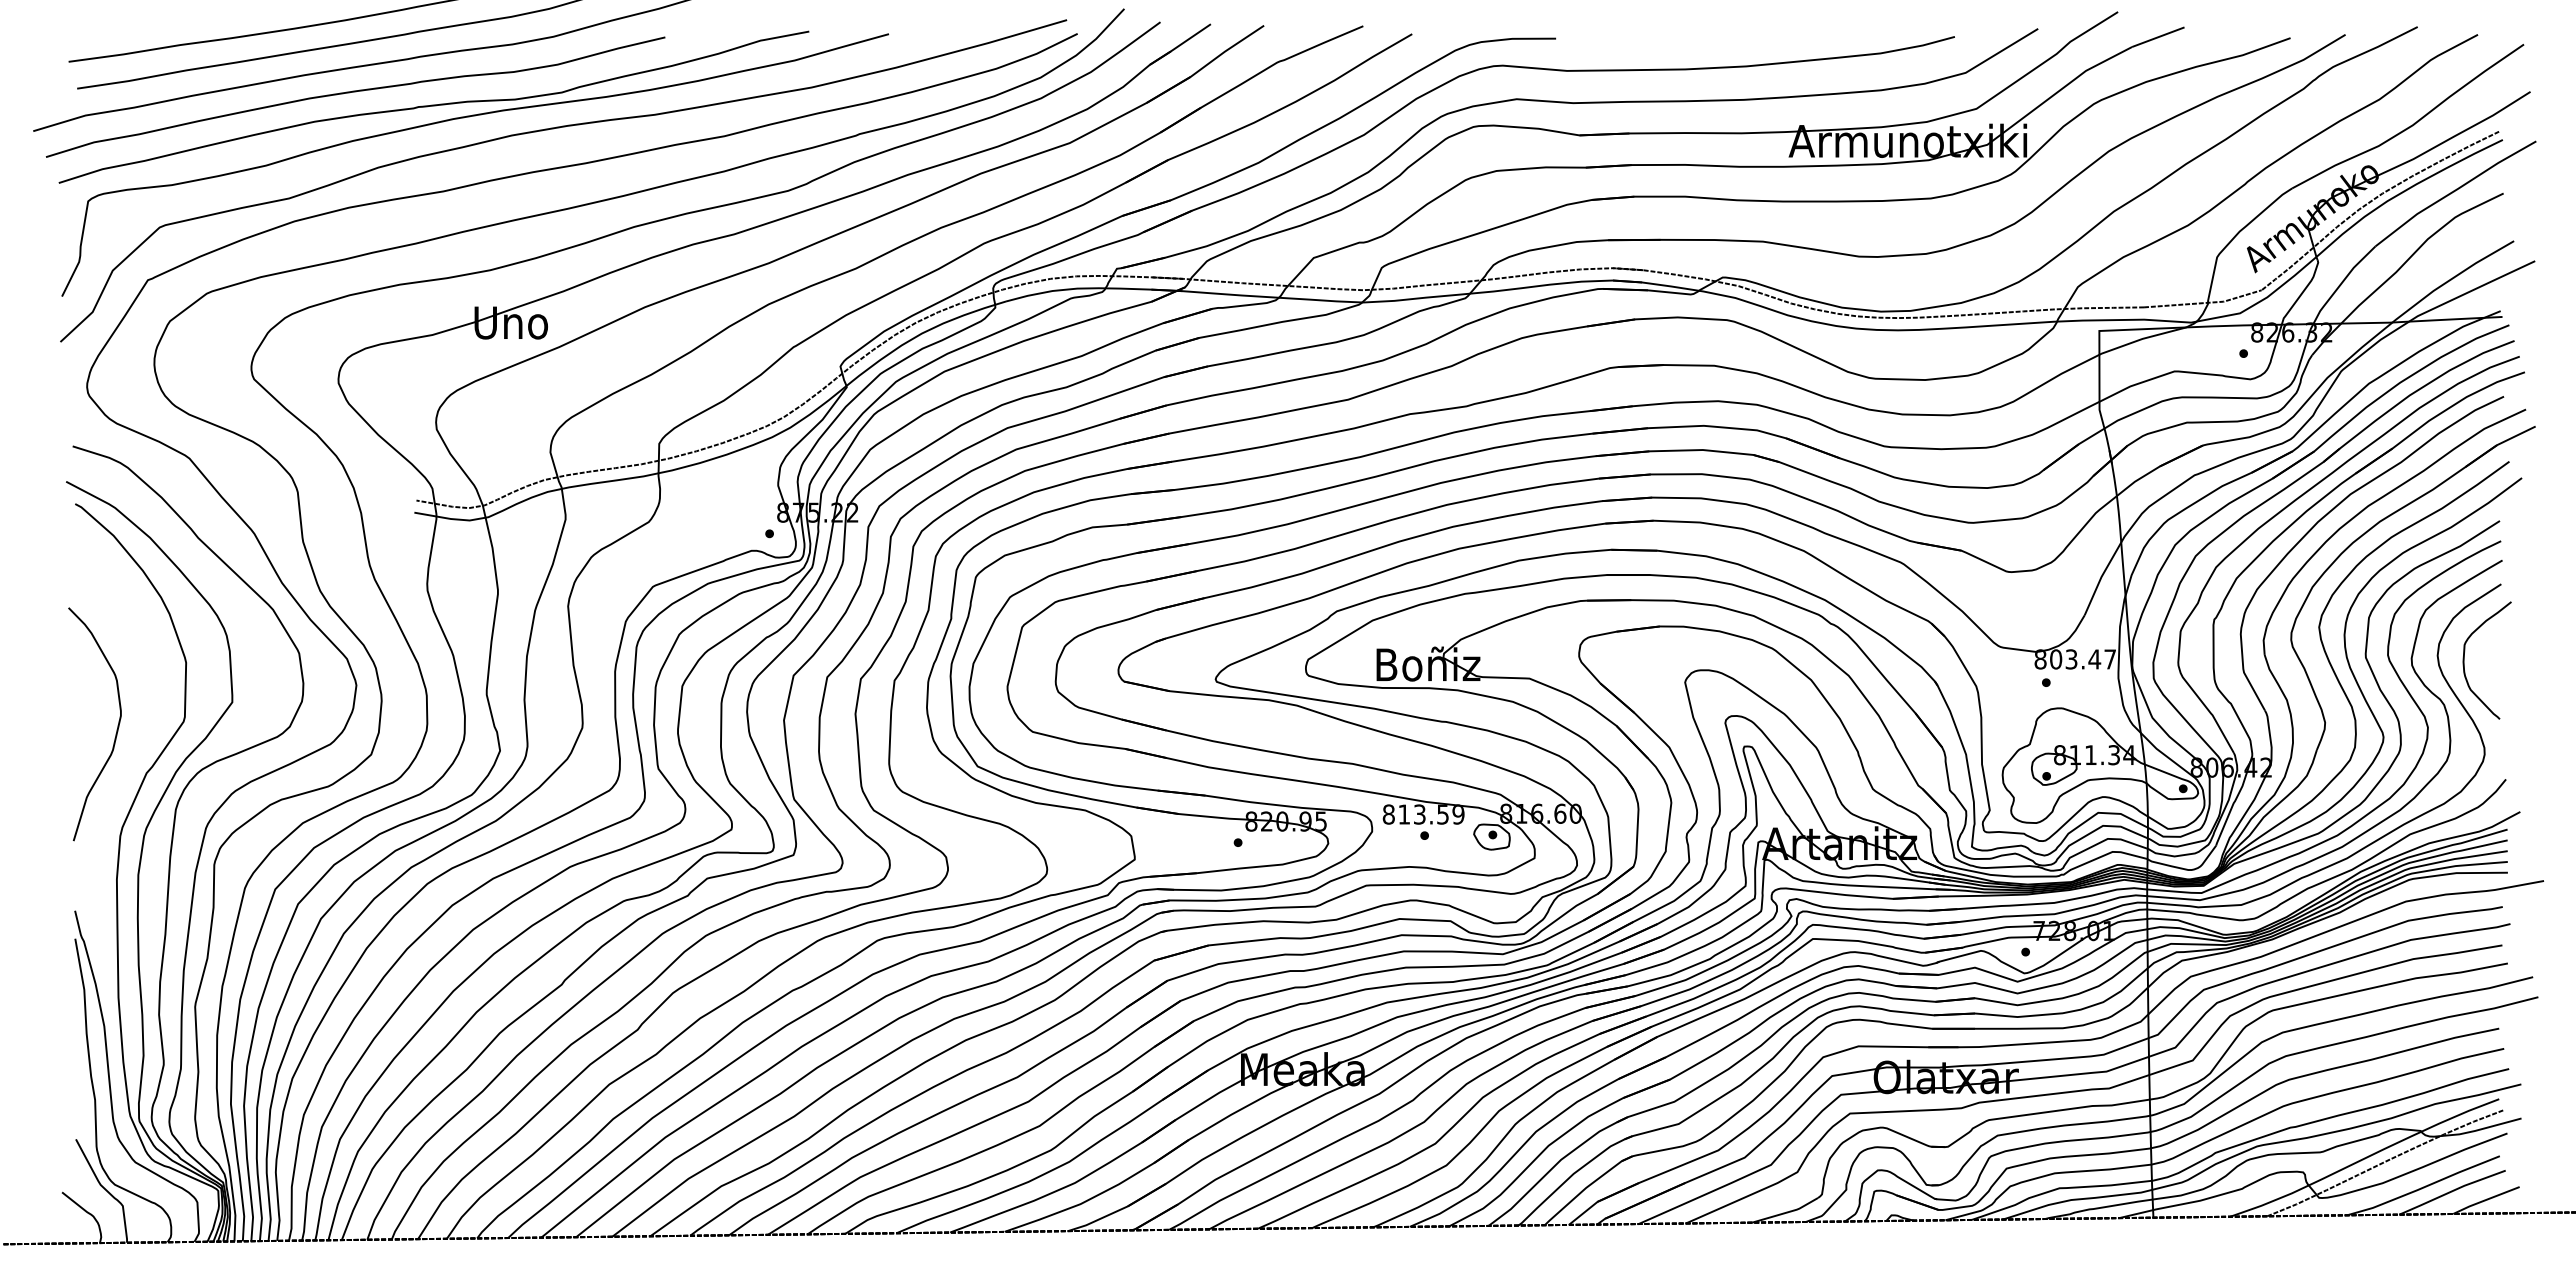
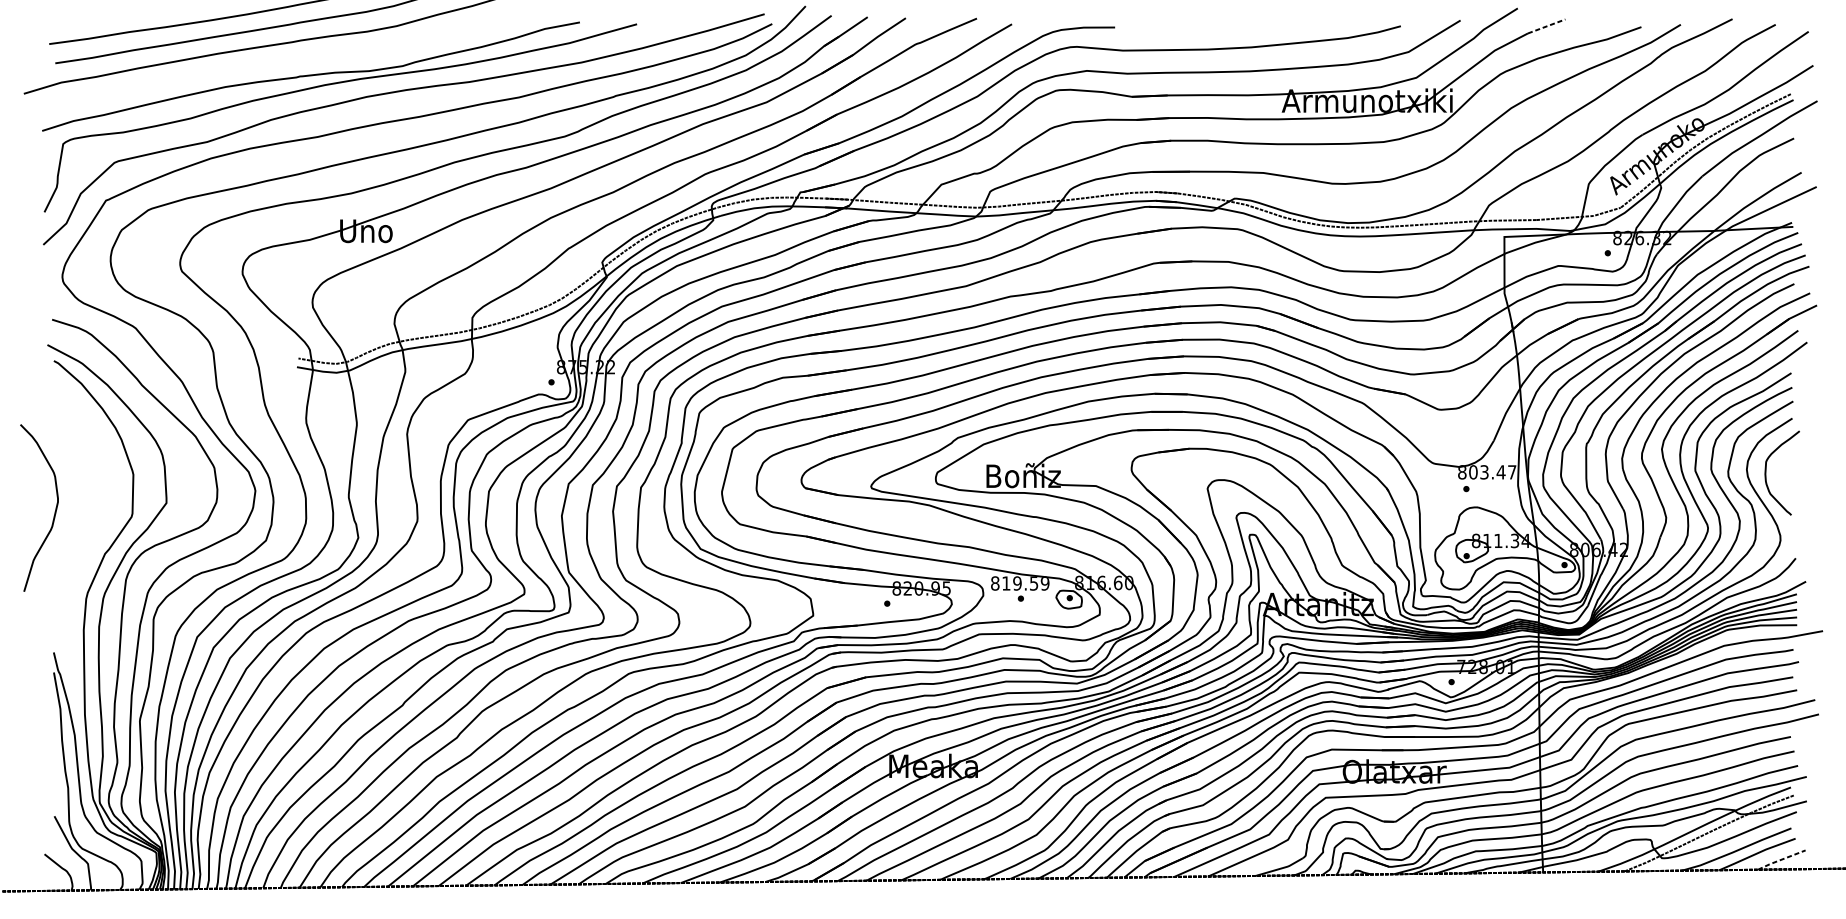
line: (2158, 37) -> (1546, 26), solid -> dashed
curve: (355, 92) -> (254, 66), removed
curve: (116, 729) -> (54, 511), moved
text: (1419, 814) -> (1017, 583), 813.59 -> 819.59
line: (2486, 1199) -> (1781, 859), solid -> dashed

